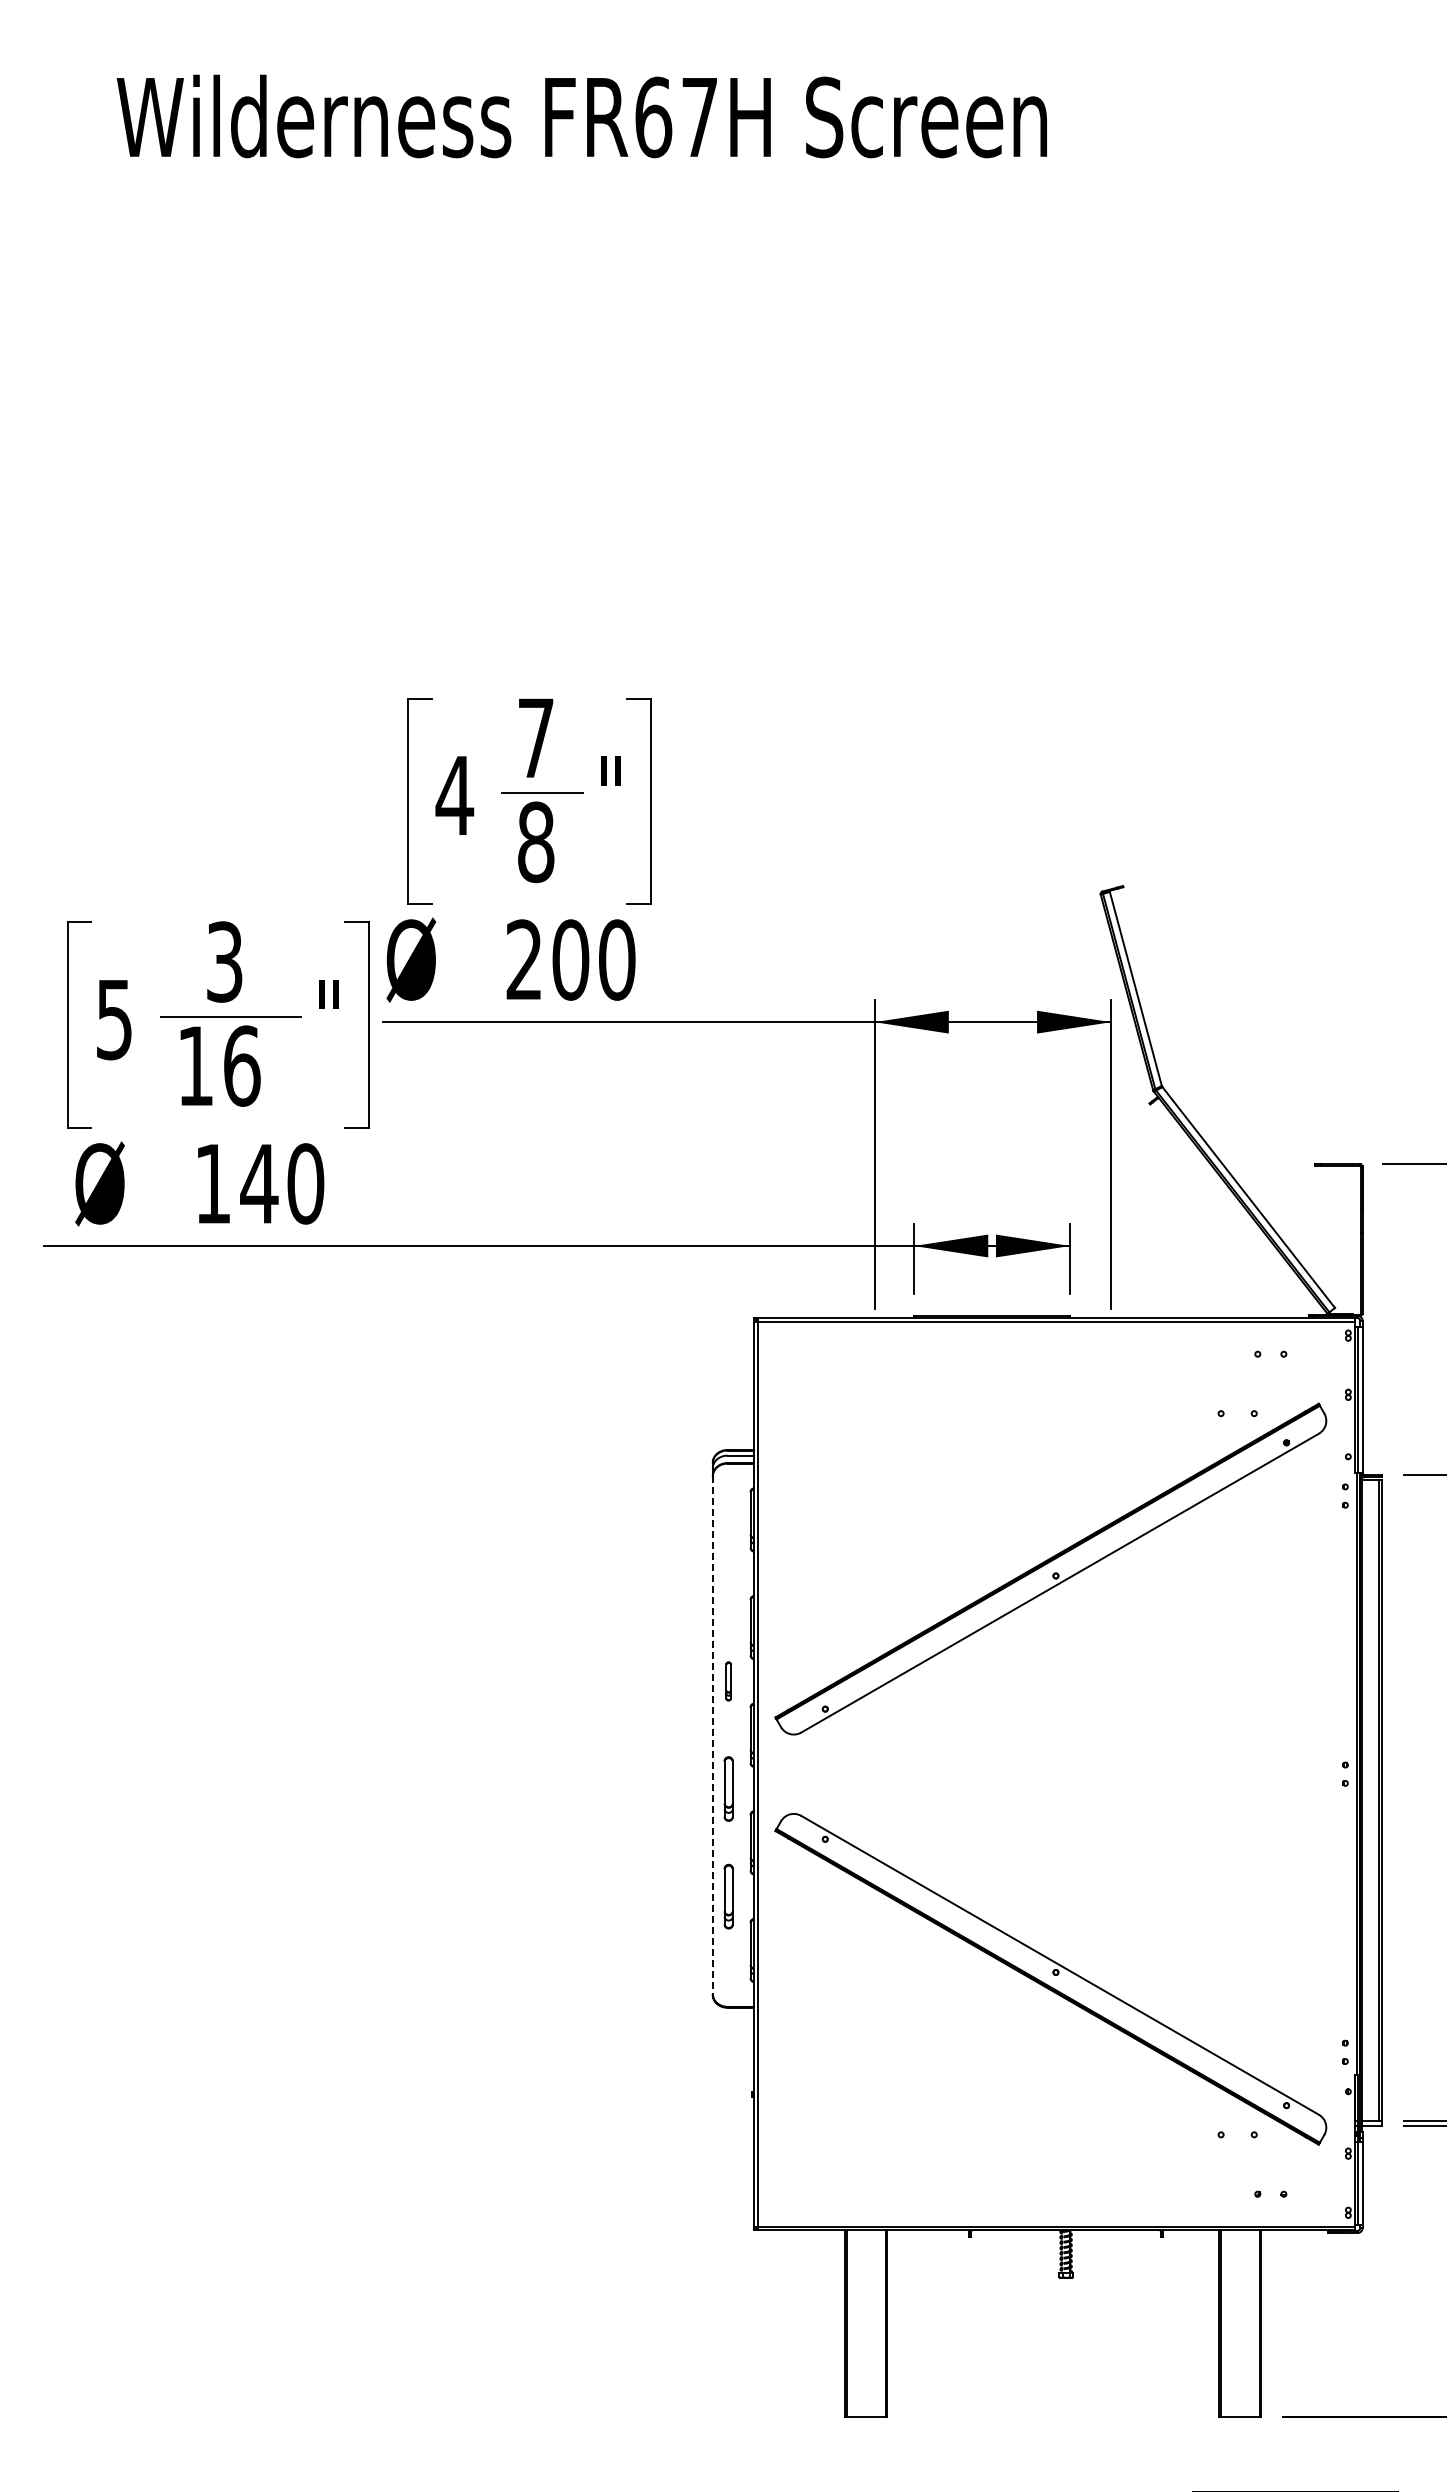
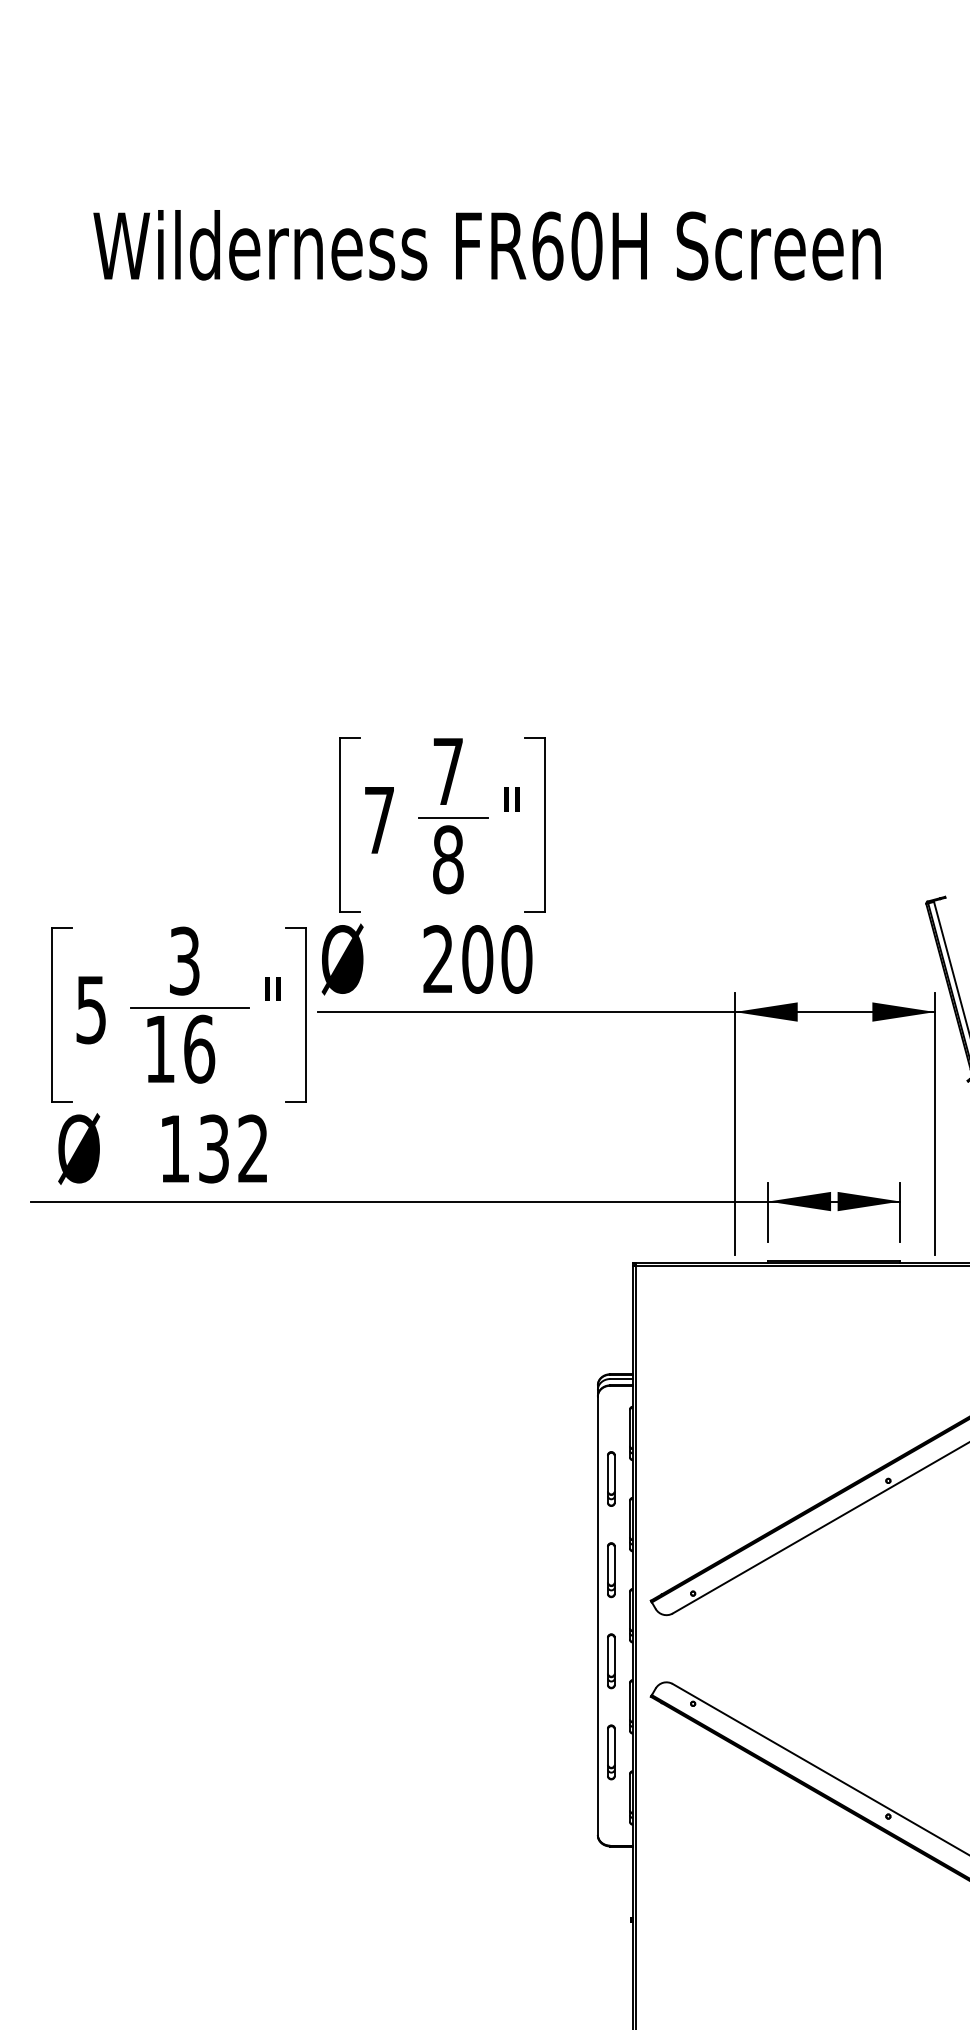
text: (699, 117) -> (586, 246), FR67H -> FR60H
text: (454, 795) -> (379, 820), 4 -> 7
text: (282, 1183) -> (233, 1148), 140 -> 132
part: (728, 1573) -> (611, 1478), added
part: (728, 1681) -> (611, 1570), size x1.67
line: (712, 1735) -> (597, 1615), dashed -> solid

